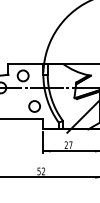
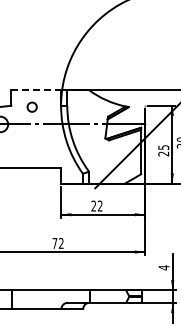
line: (26, 64) -> (36, 90), solid -> dashed
circle: (22, 75) -> (31, 106), size x0.6
circle: (34, 106) -> (48, 150), removed
text: (70, 144) -> (99, 205), 27 -> 22
text: (38, 171) -> (54, 243), 52 -> 72

